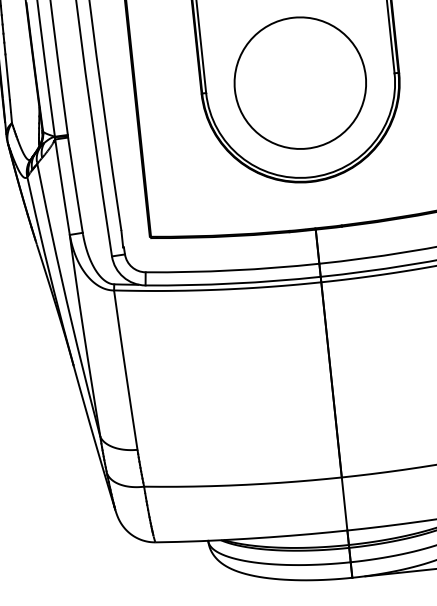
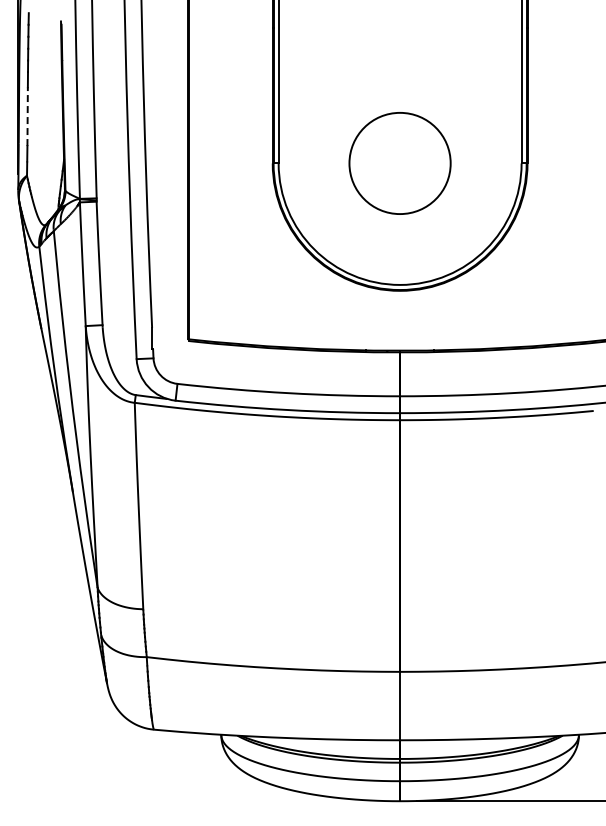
line: (7, 77) -> (27, 116), solid -> dashed
circle: (299, 83) -> (399, 163), size x0.6

